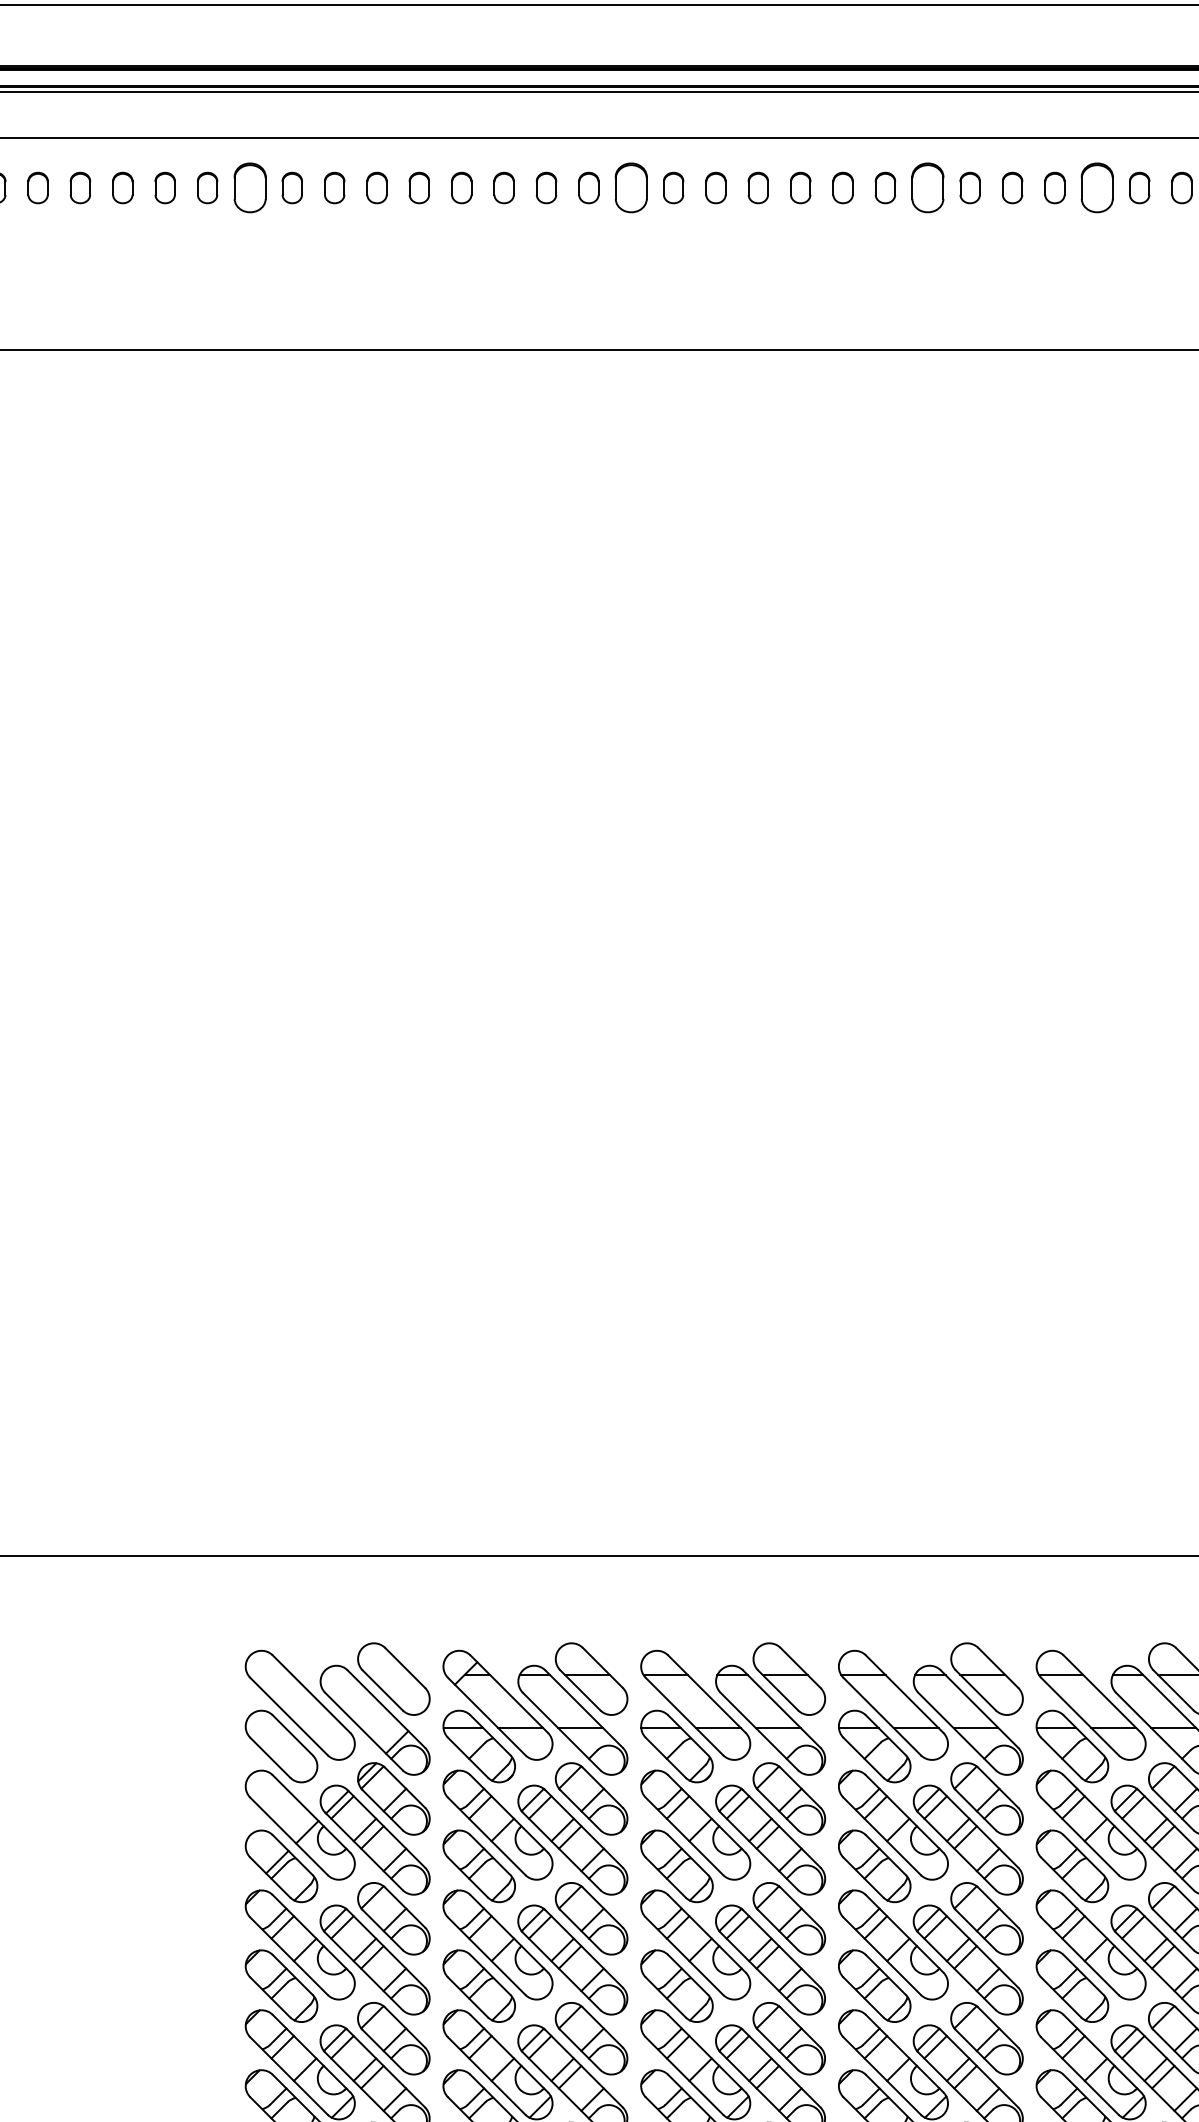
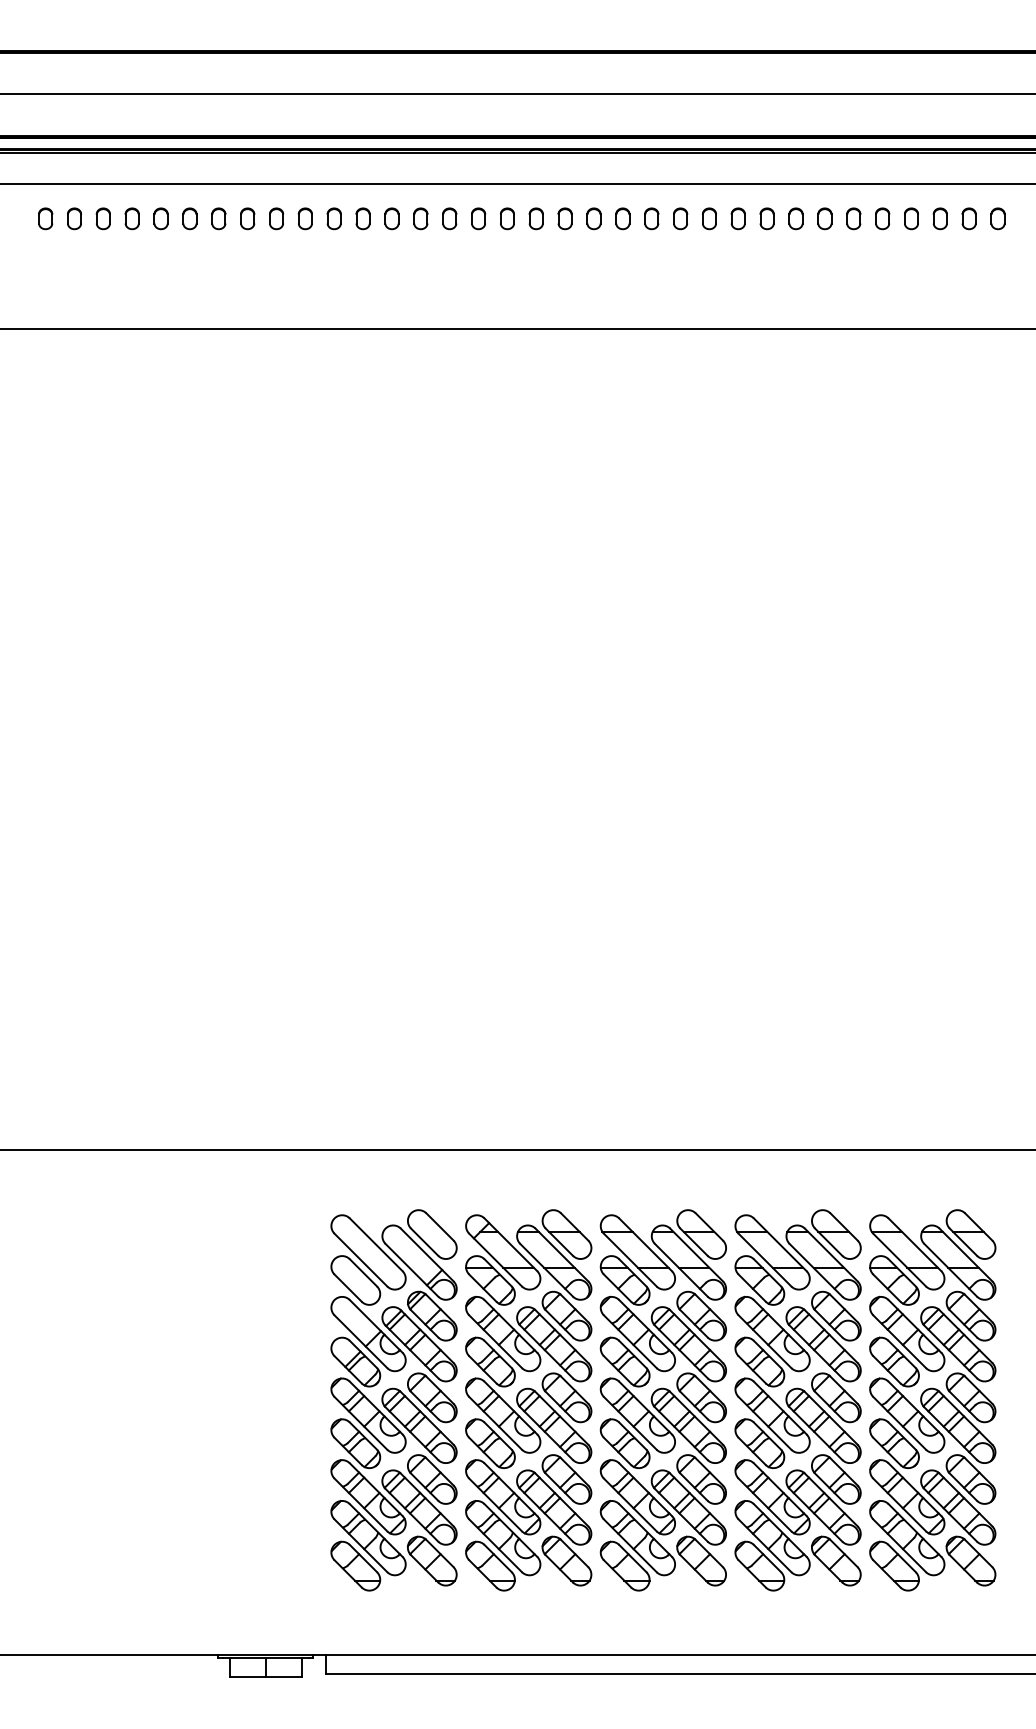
part: (248, 187) -> (333, 218), size x0.62
part: (630, 187) -> (593, 218), size x0.62
part: (927, 187) -> (795, 218), size x0.62
part: (1097, 187) -> (911, 218), size x0.62

